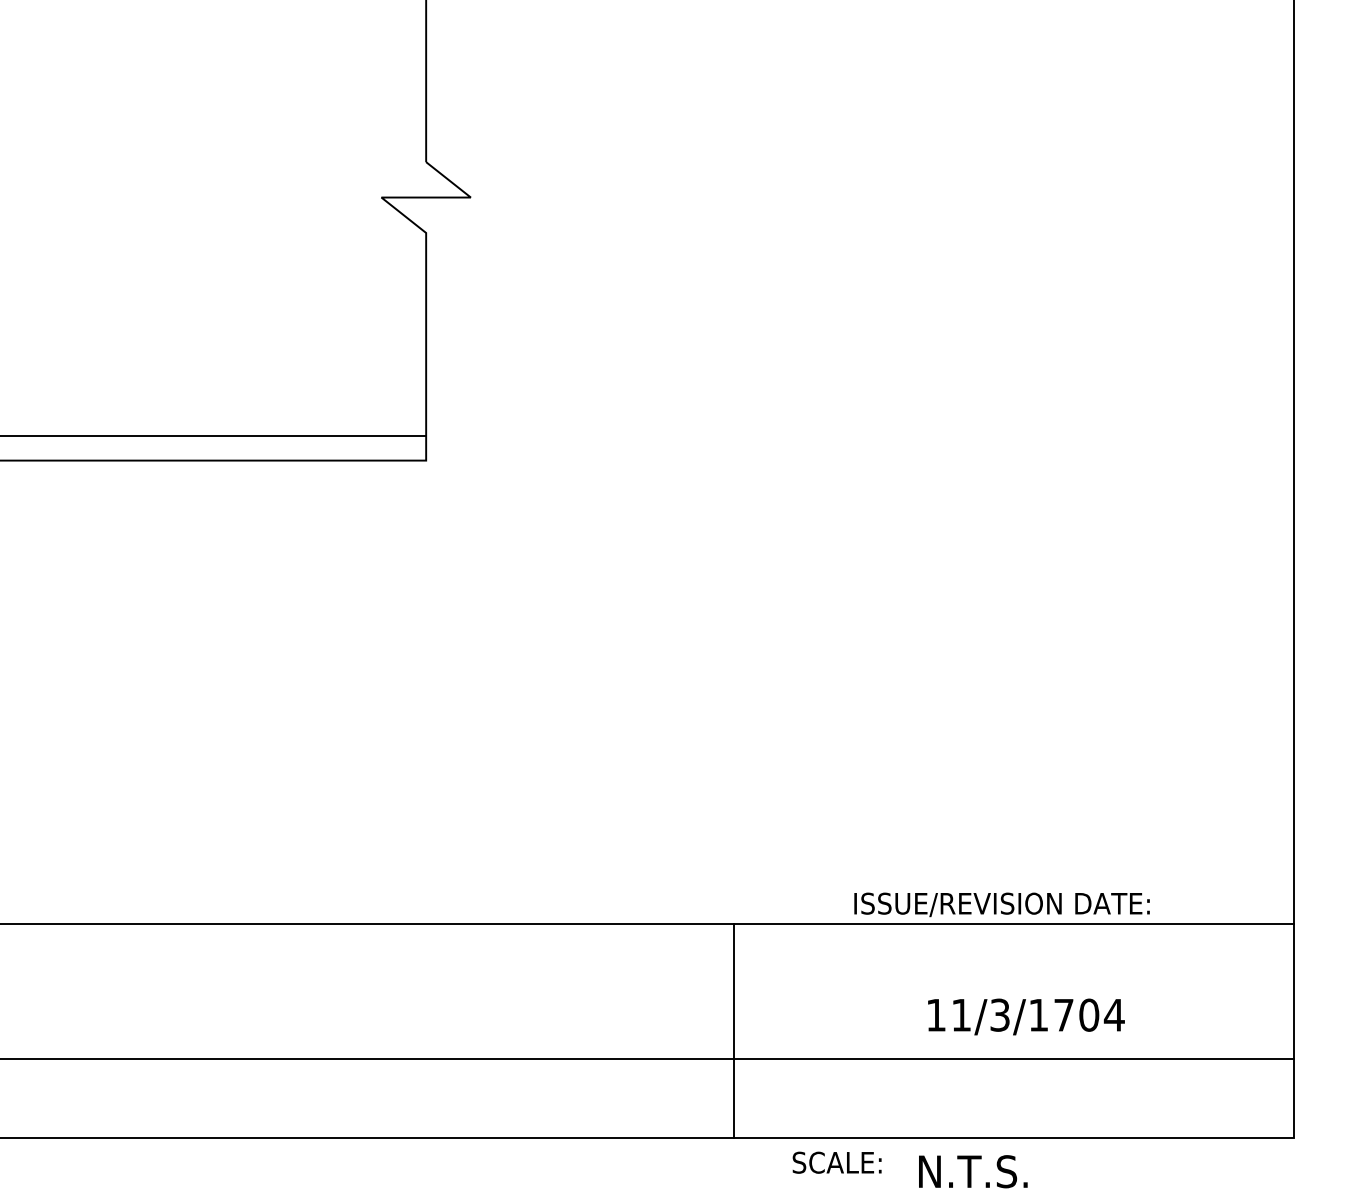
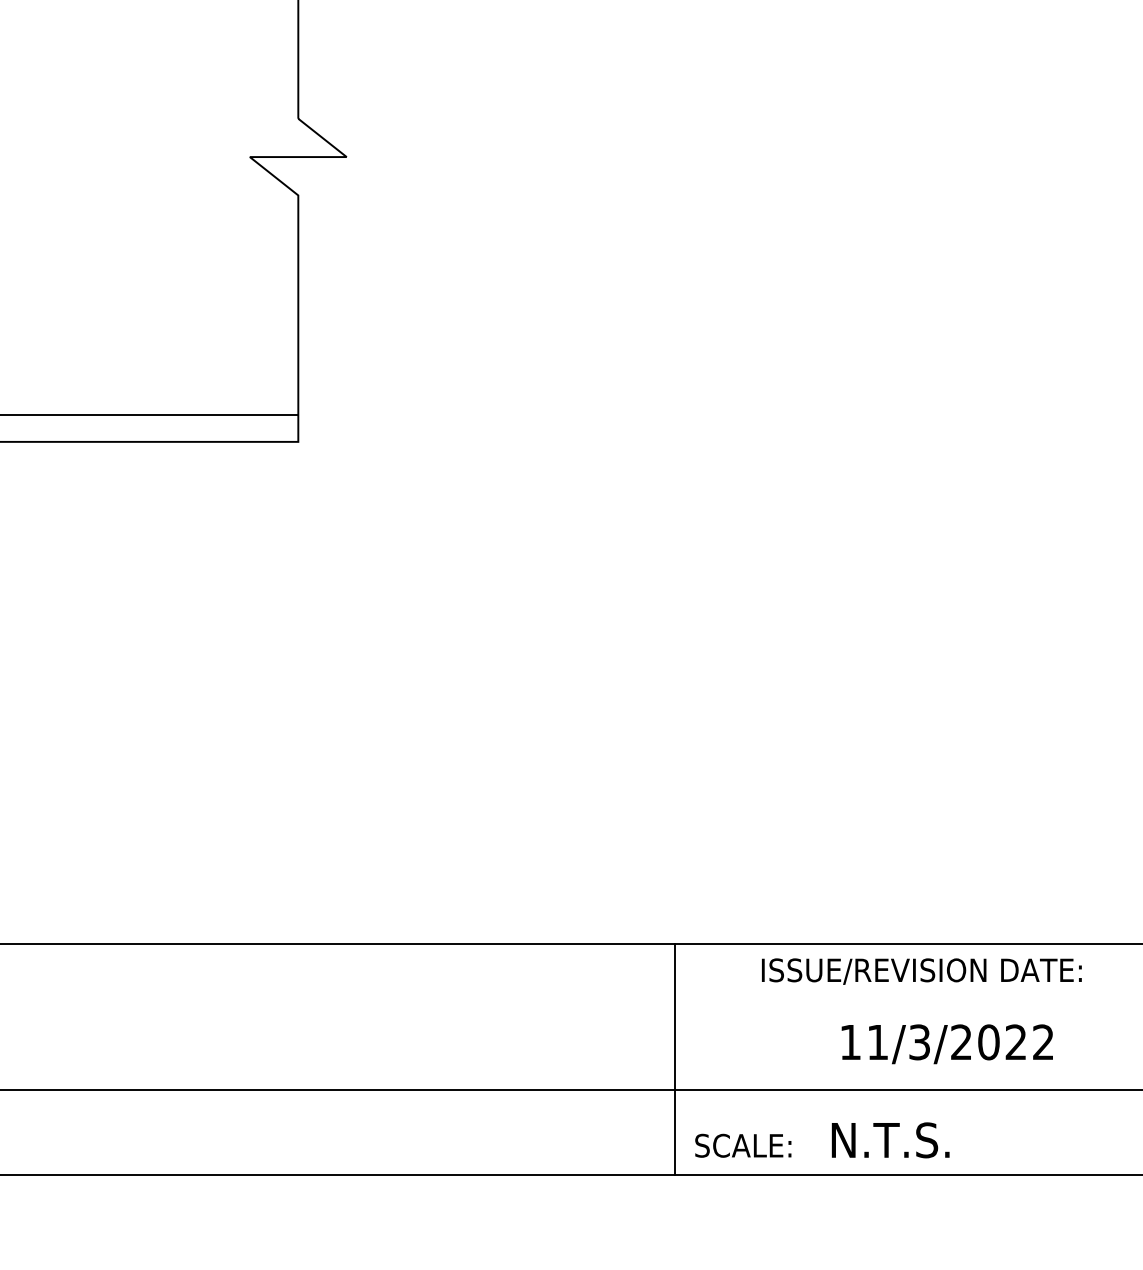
text: (1001, 904) -> (921, 971), moved
text: (1076, 1014) -> (1002, 1041), 11/3/1704 -> 11/3/2022
line: (733, 1030) -> (674, 1058), moved
text: (836, 1162) -> (742, 1145), moved
text: (973, 1171) -> (890, 1140), moved

